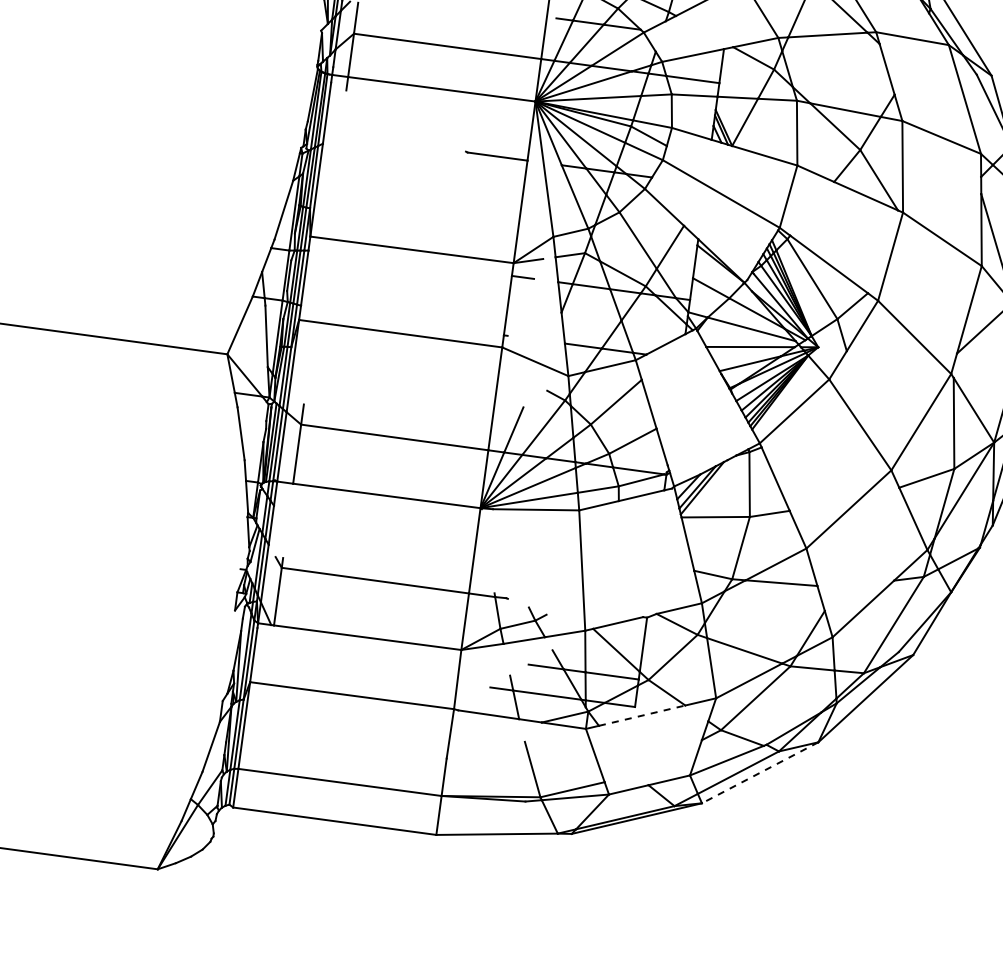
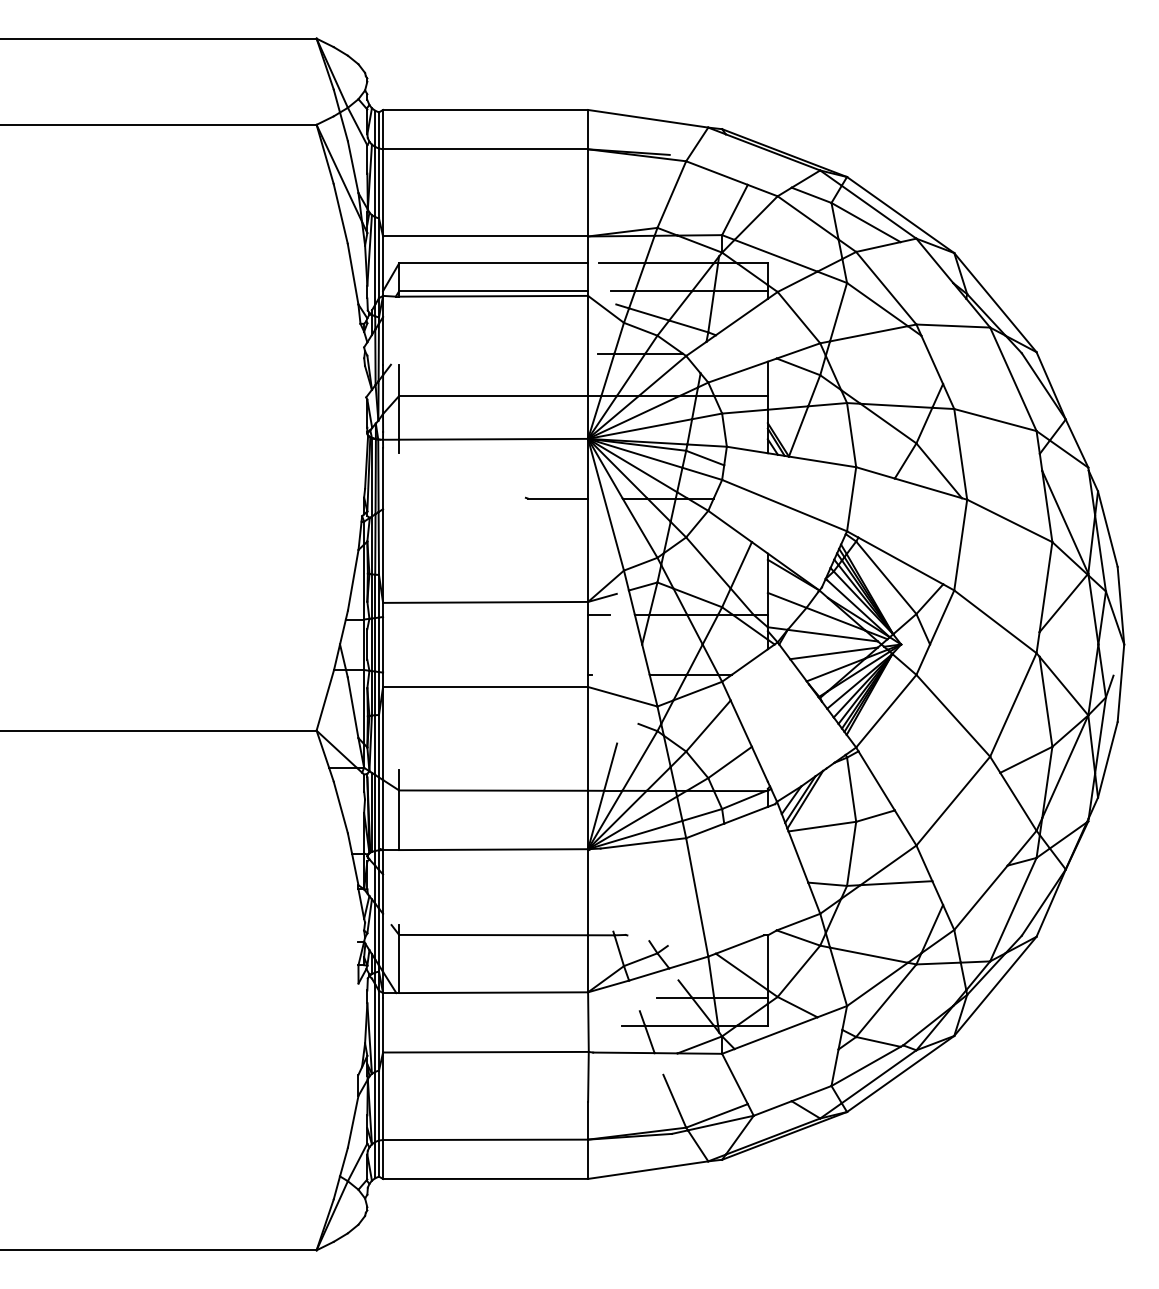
line: (642, 716) -> (776, 1033), dashed -> solid
line: (760, 772) -> (900, 1073), dashed -> solid

